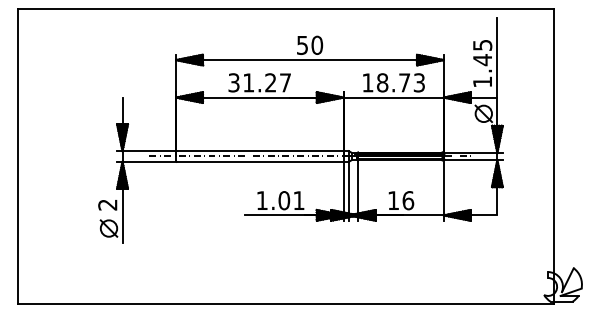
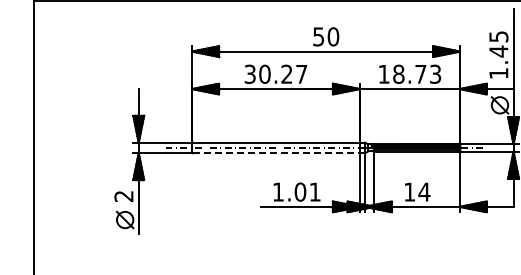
text: (248, 82) -> (264, 73), 31.27 -> 30.27
line: (260, 161) -> (276, 152), solid -> dashed
text: (408, 200) -> (424, 191), 16 -> 14

